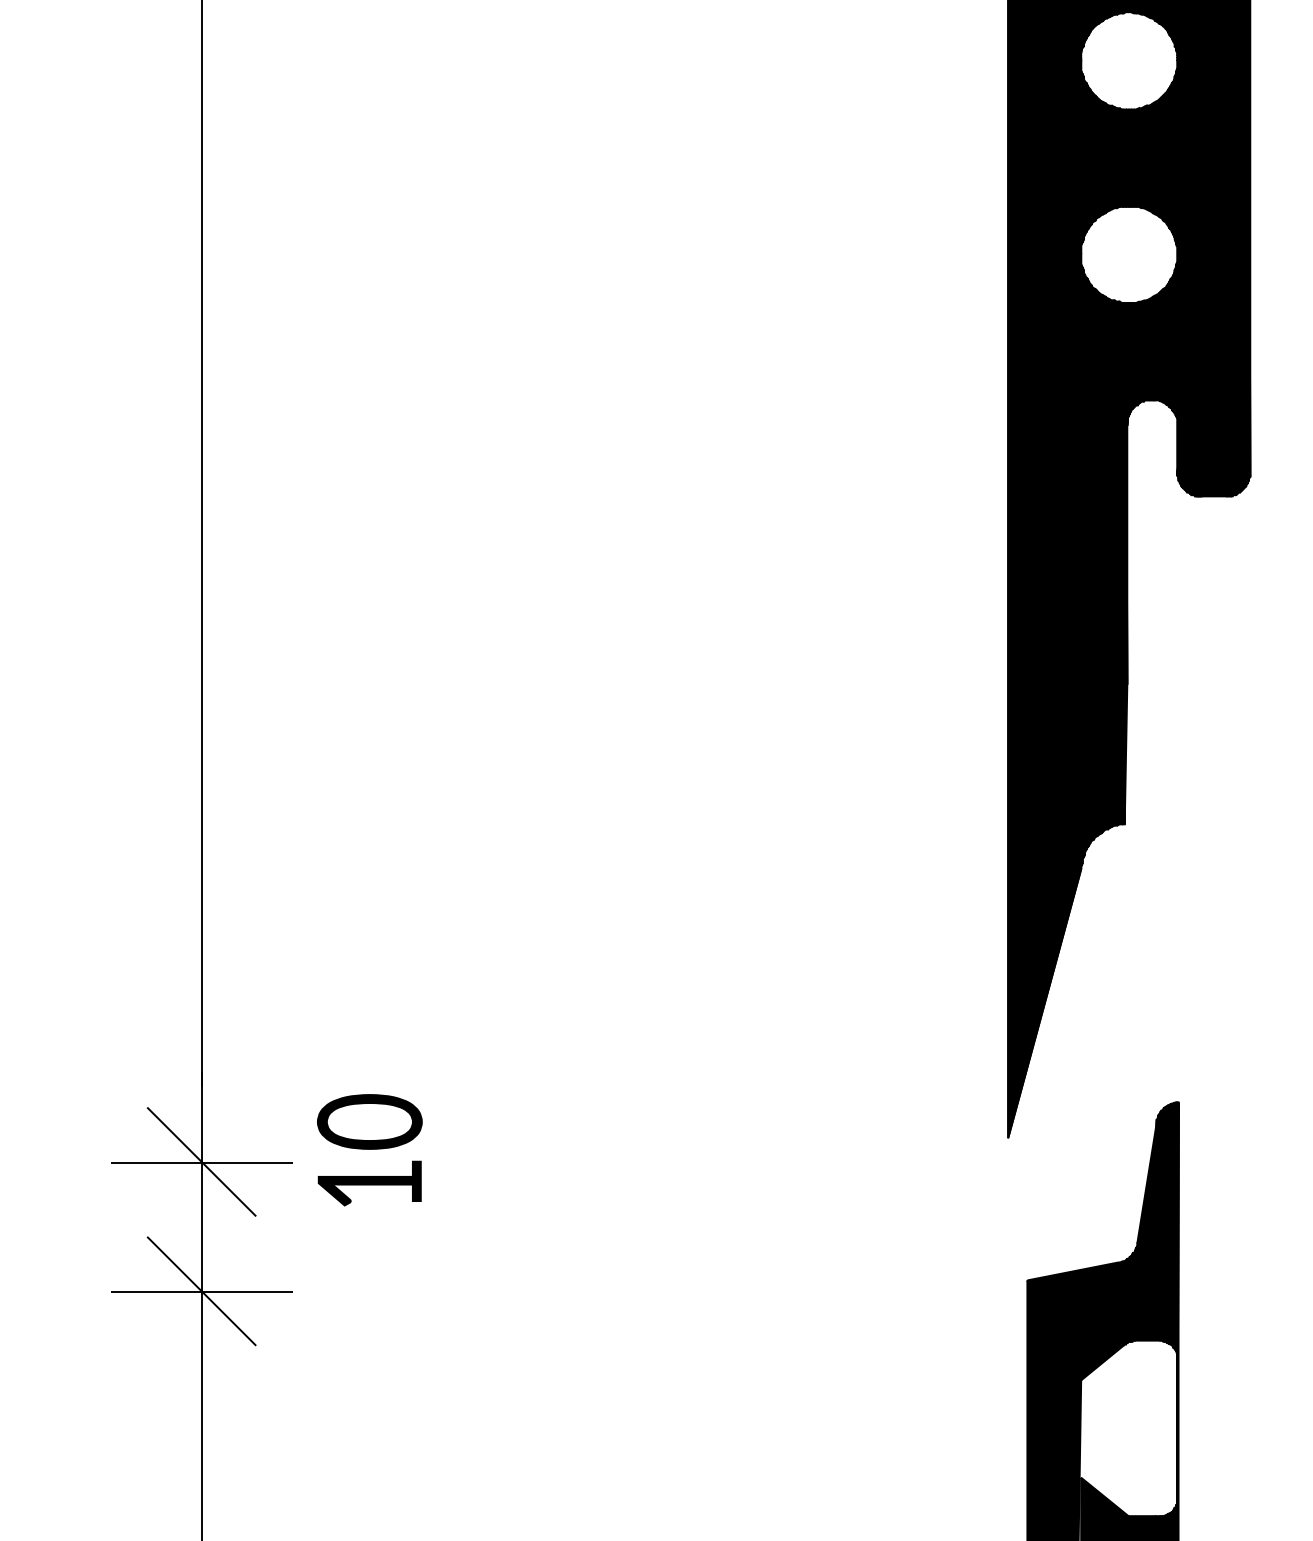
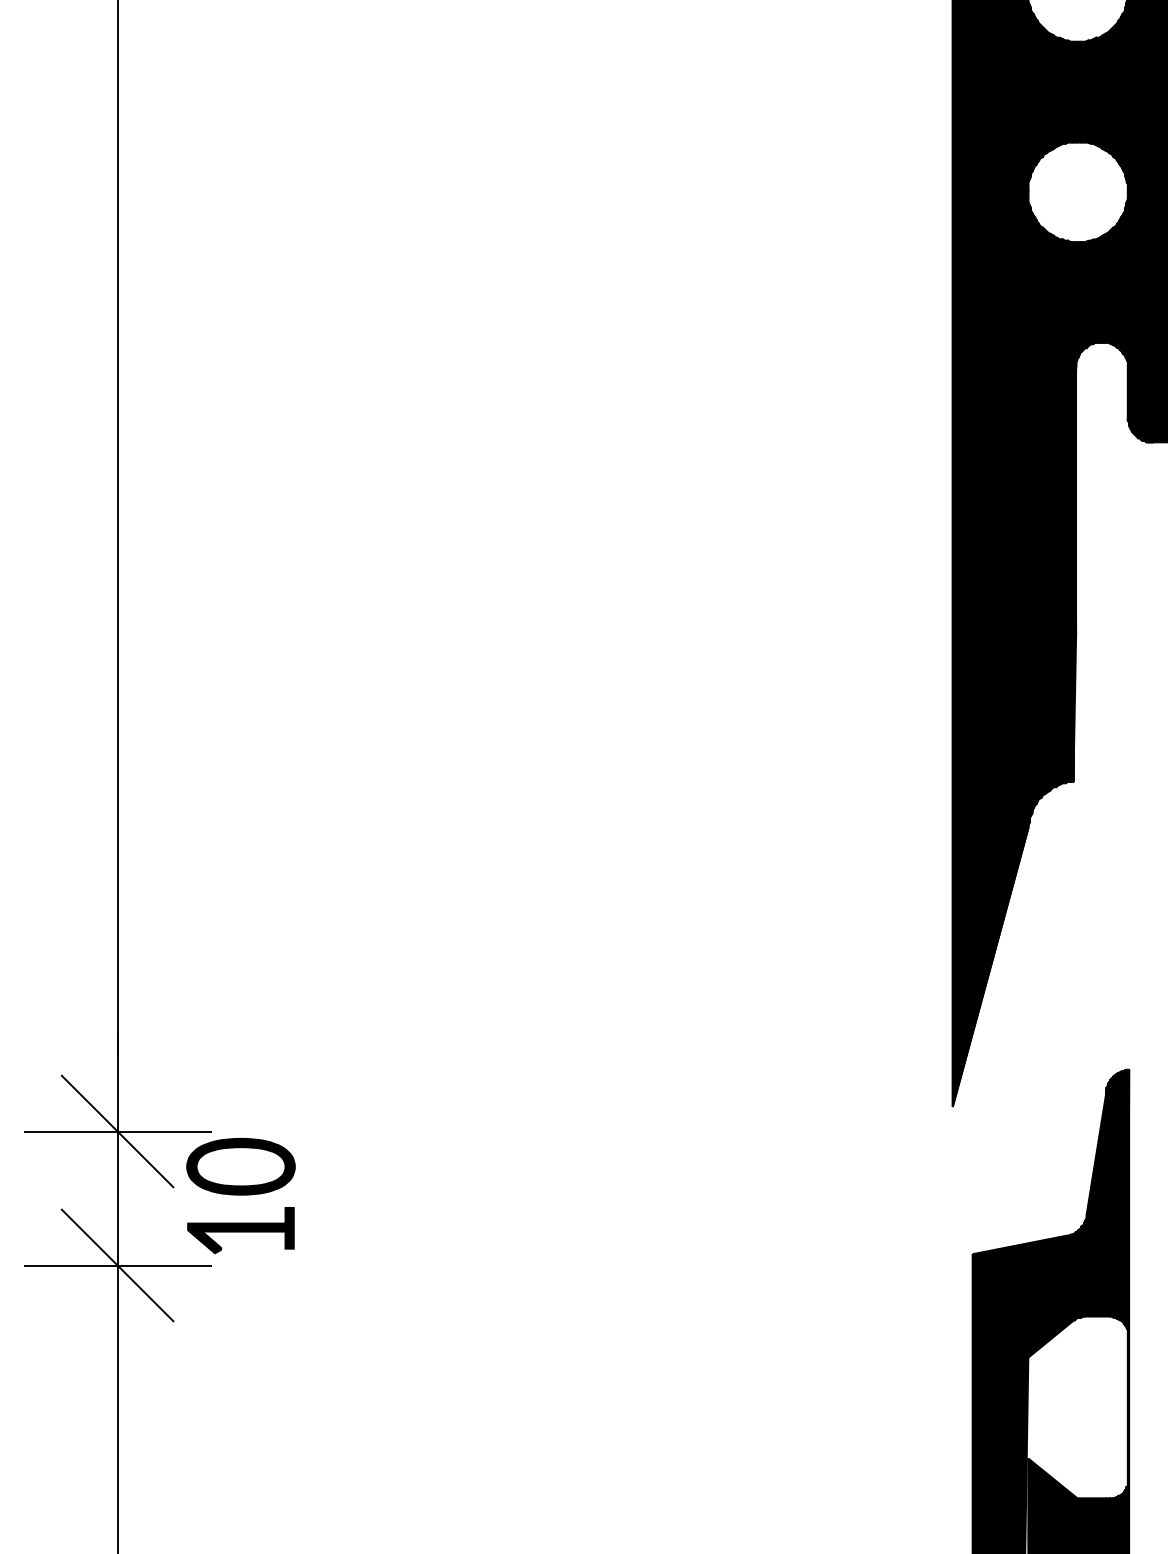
text: (369, 1150) -> (240, 1196), moved

